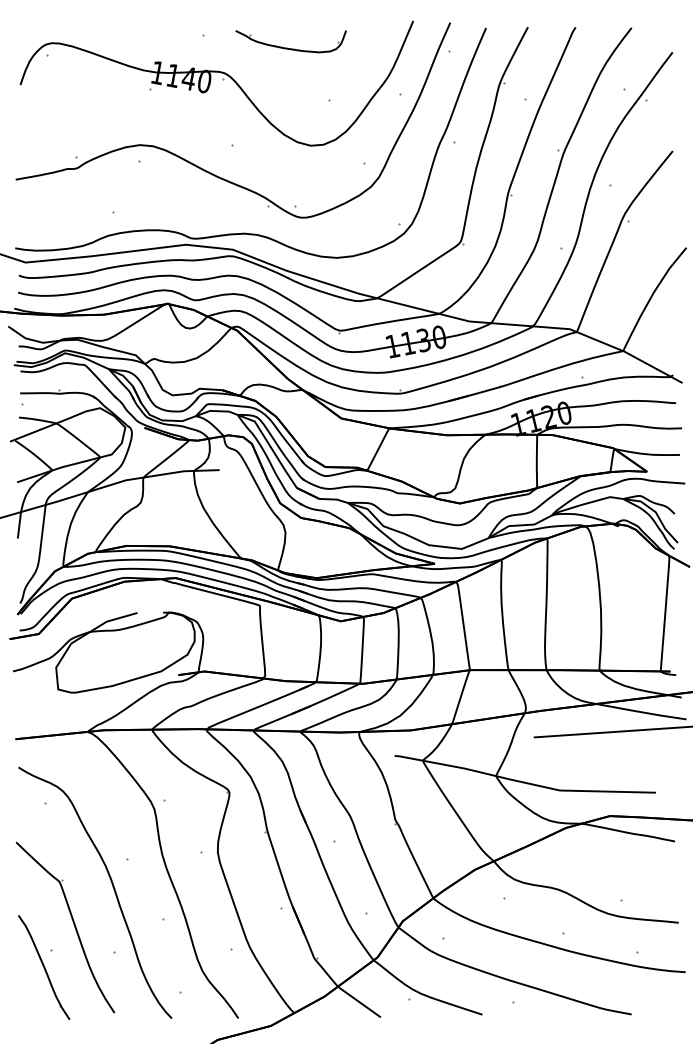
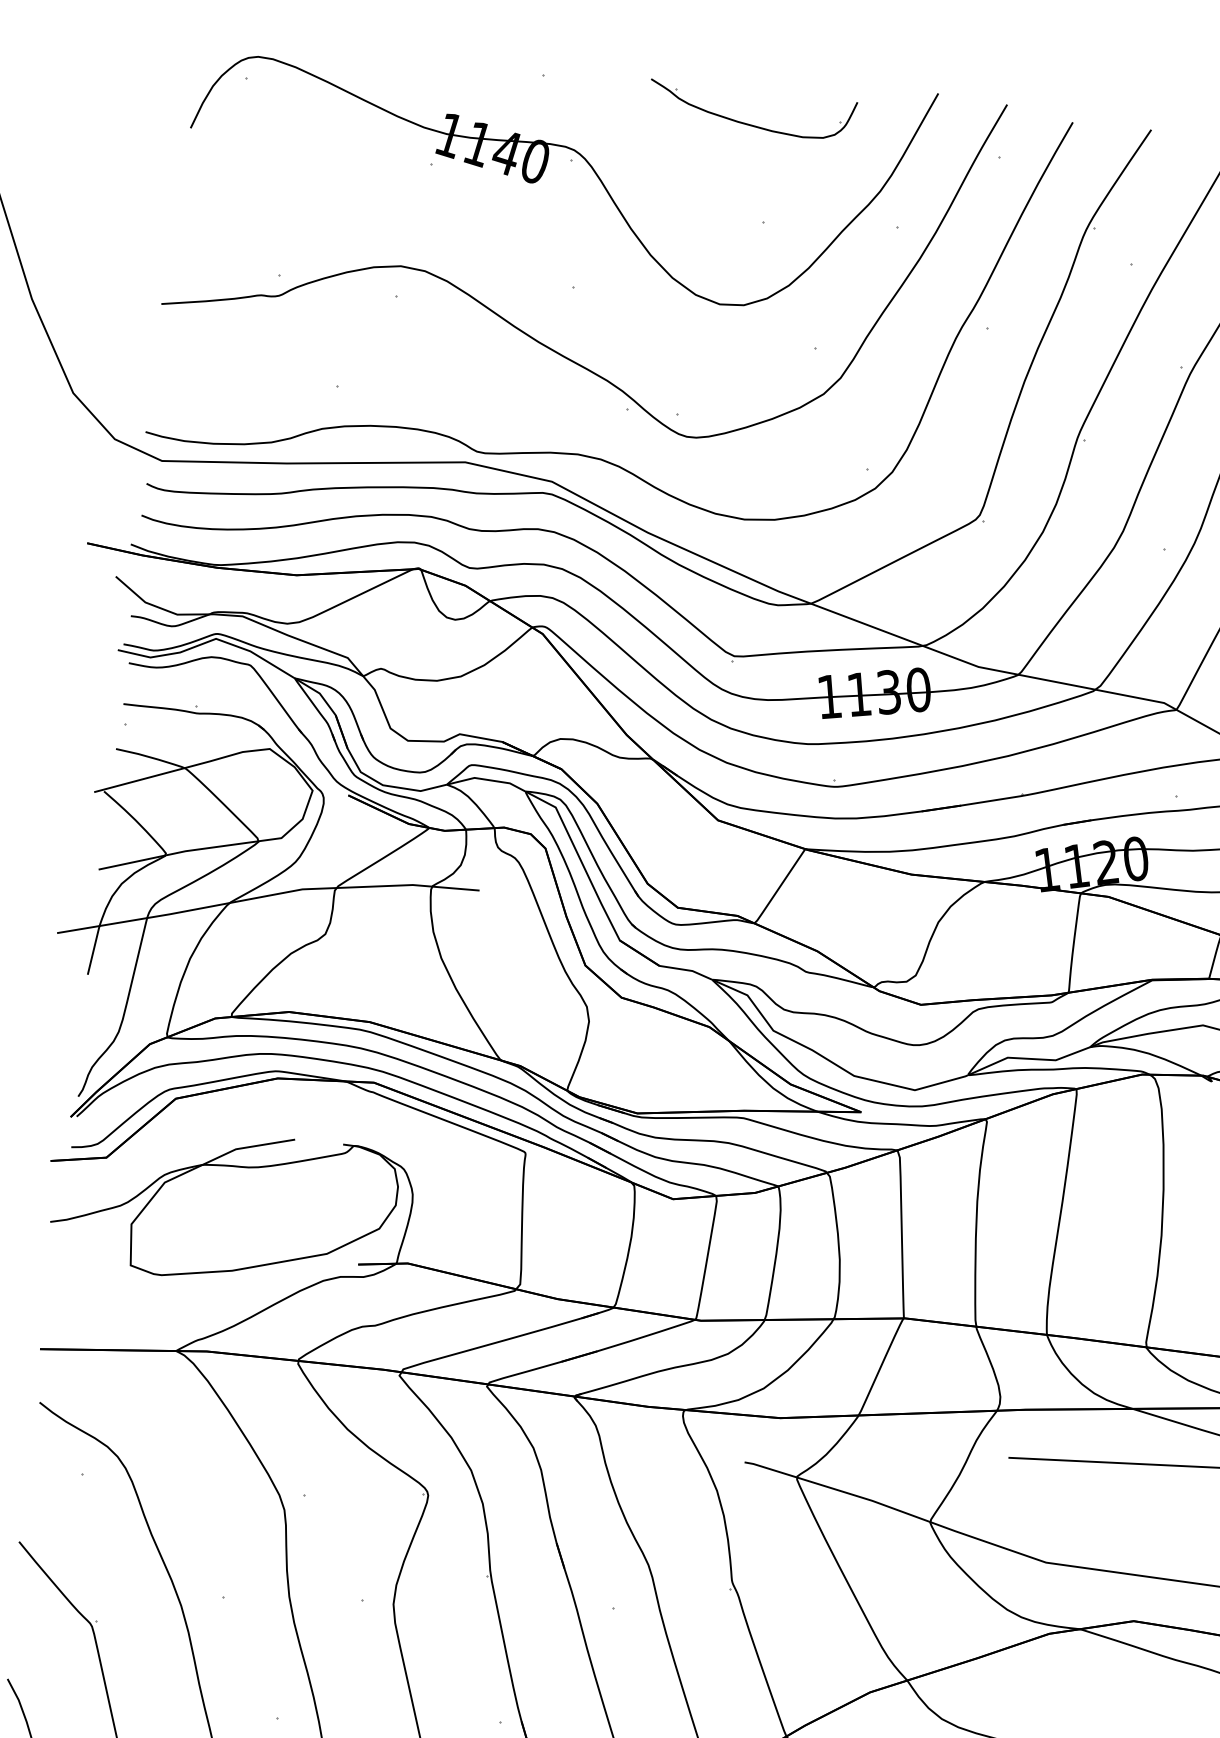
part: (287, 47) -> (744, 121), moved

